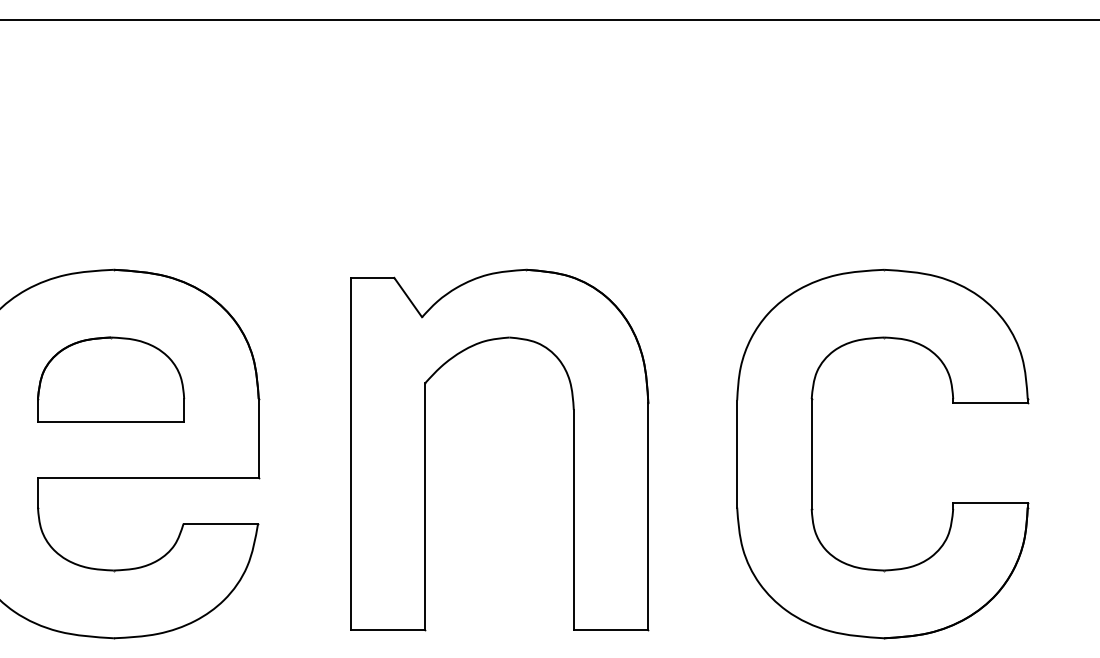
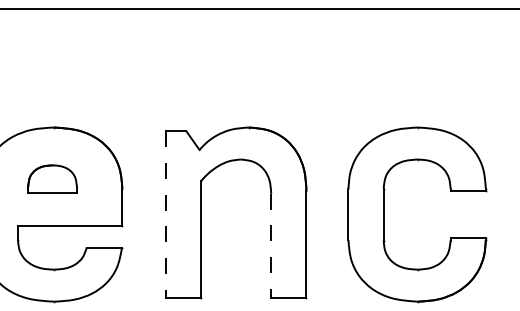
part: (110, 377) -> (52, 178), size x0.7
line: (350, 455) -> (165, 215), solid -> dashed
line: (574, 521) -> (271, 246), solid -> dashed

